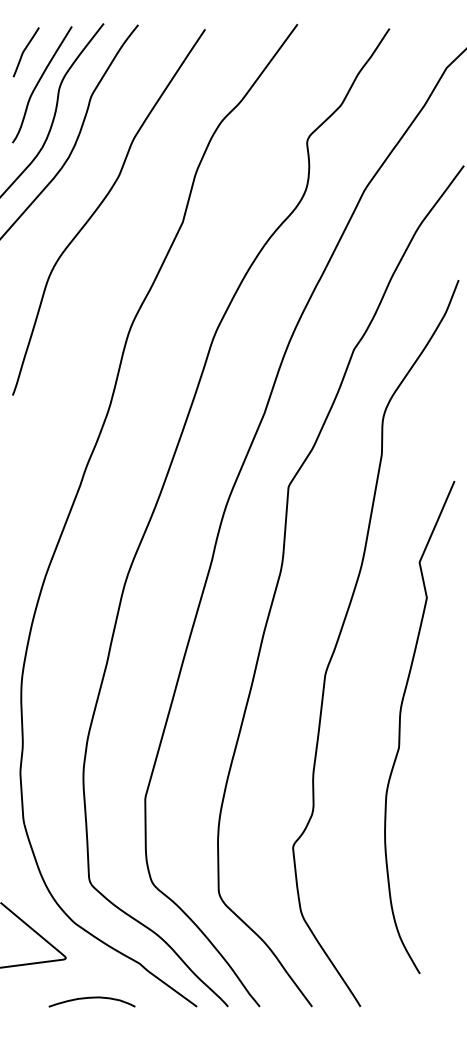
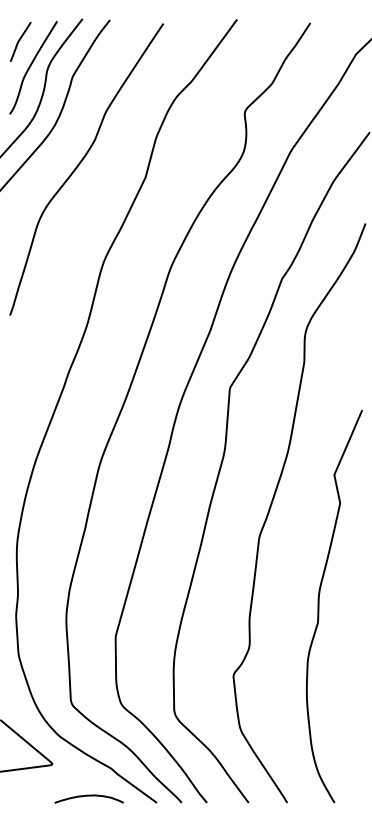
curve: (400, 727) -> (319, 606), moved
curve: (91, 998) -> (88, 796), moved

